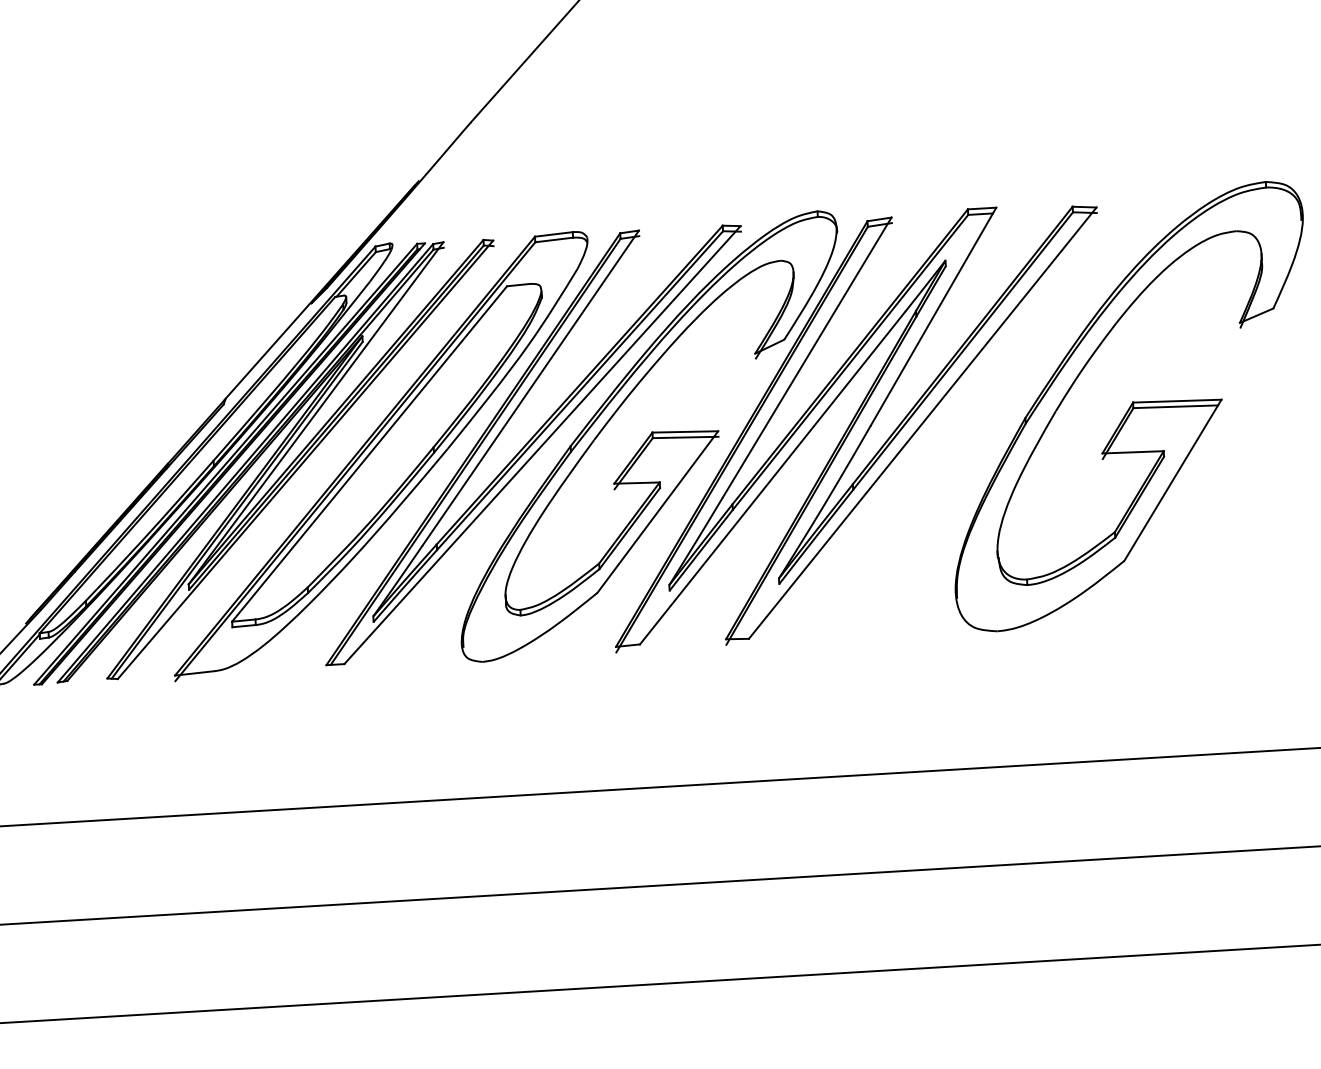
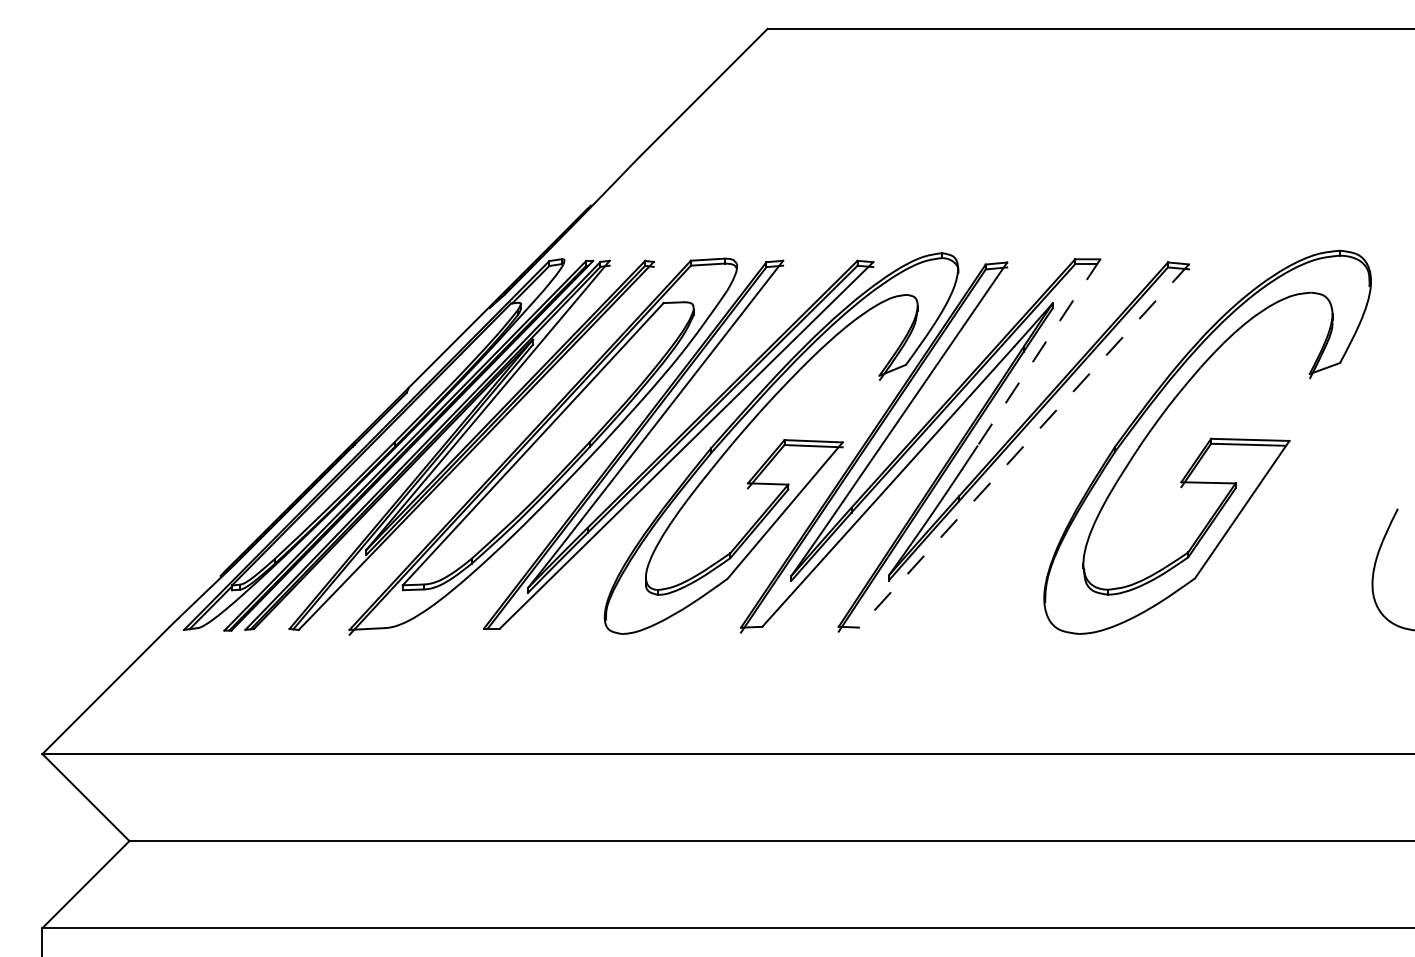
line: (932, 316) -> (1038, 352), solid -> dashed
line: (922, 423) -> (1023, 446), solid -> dashed

